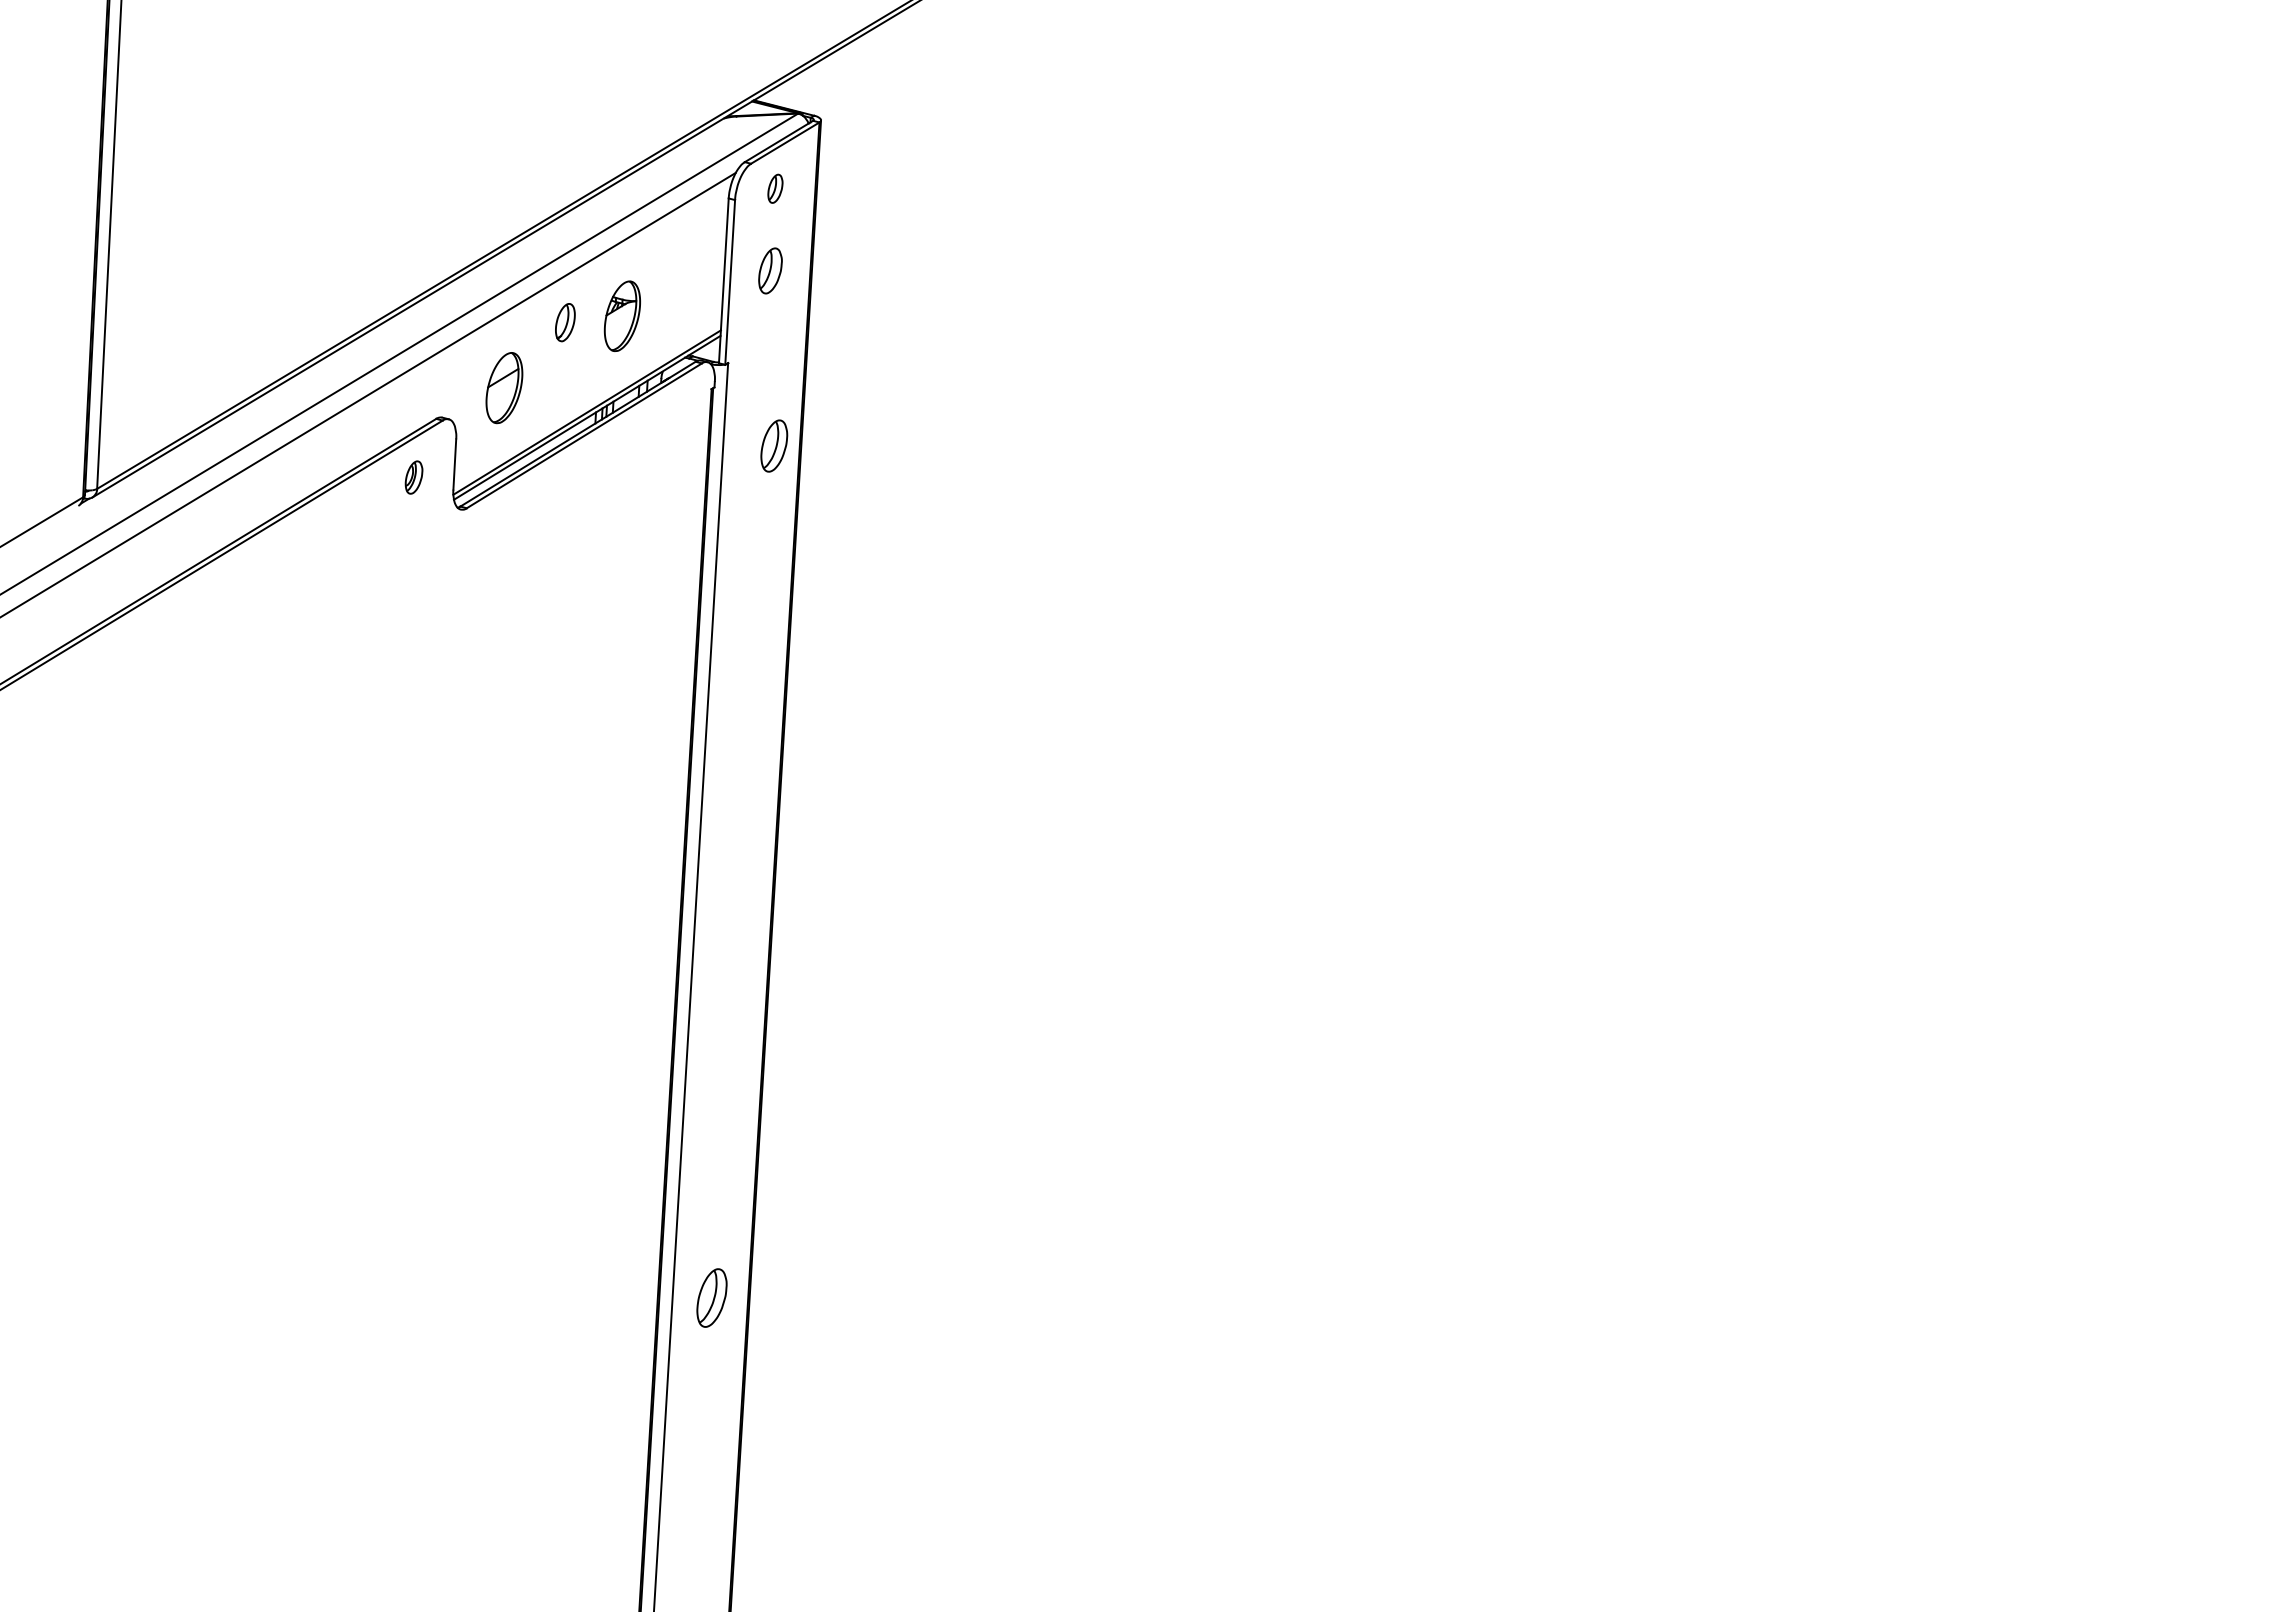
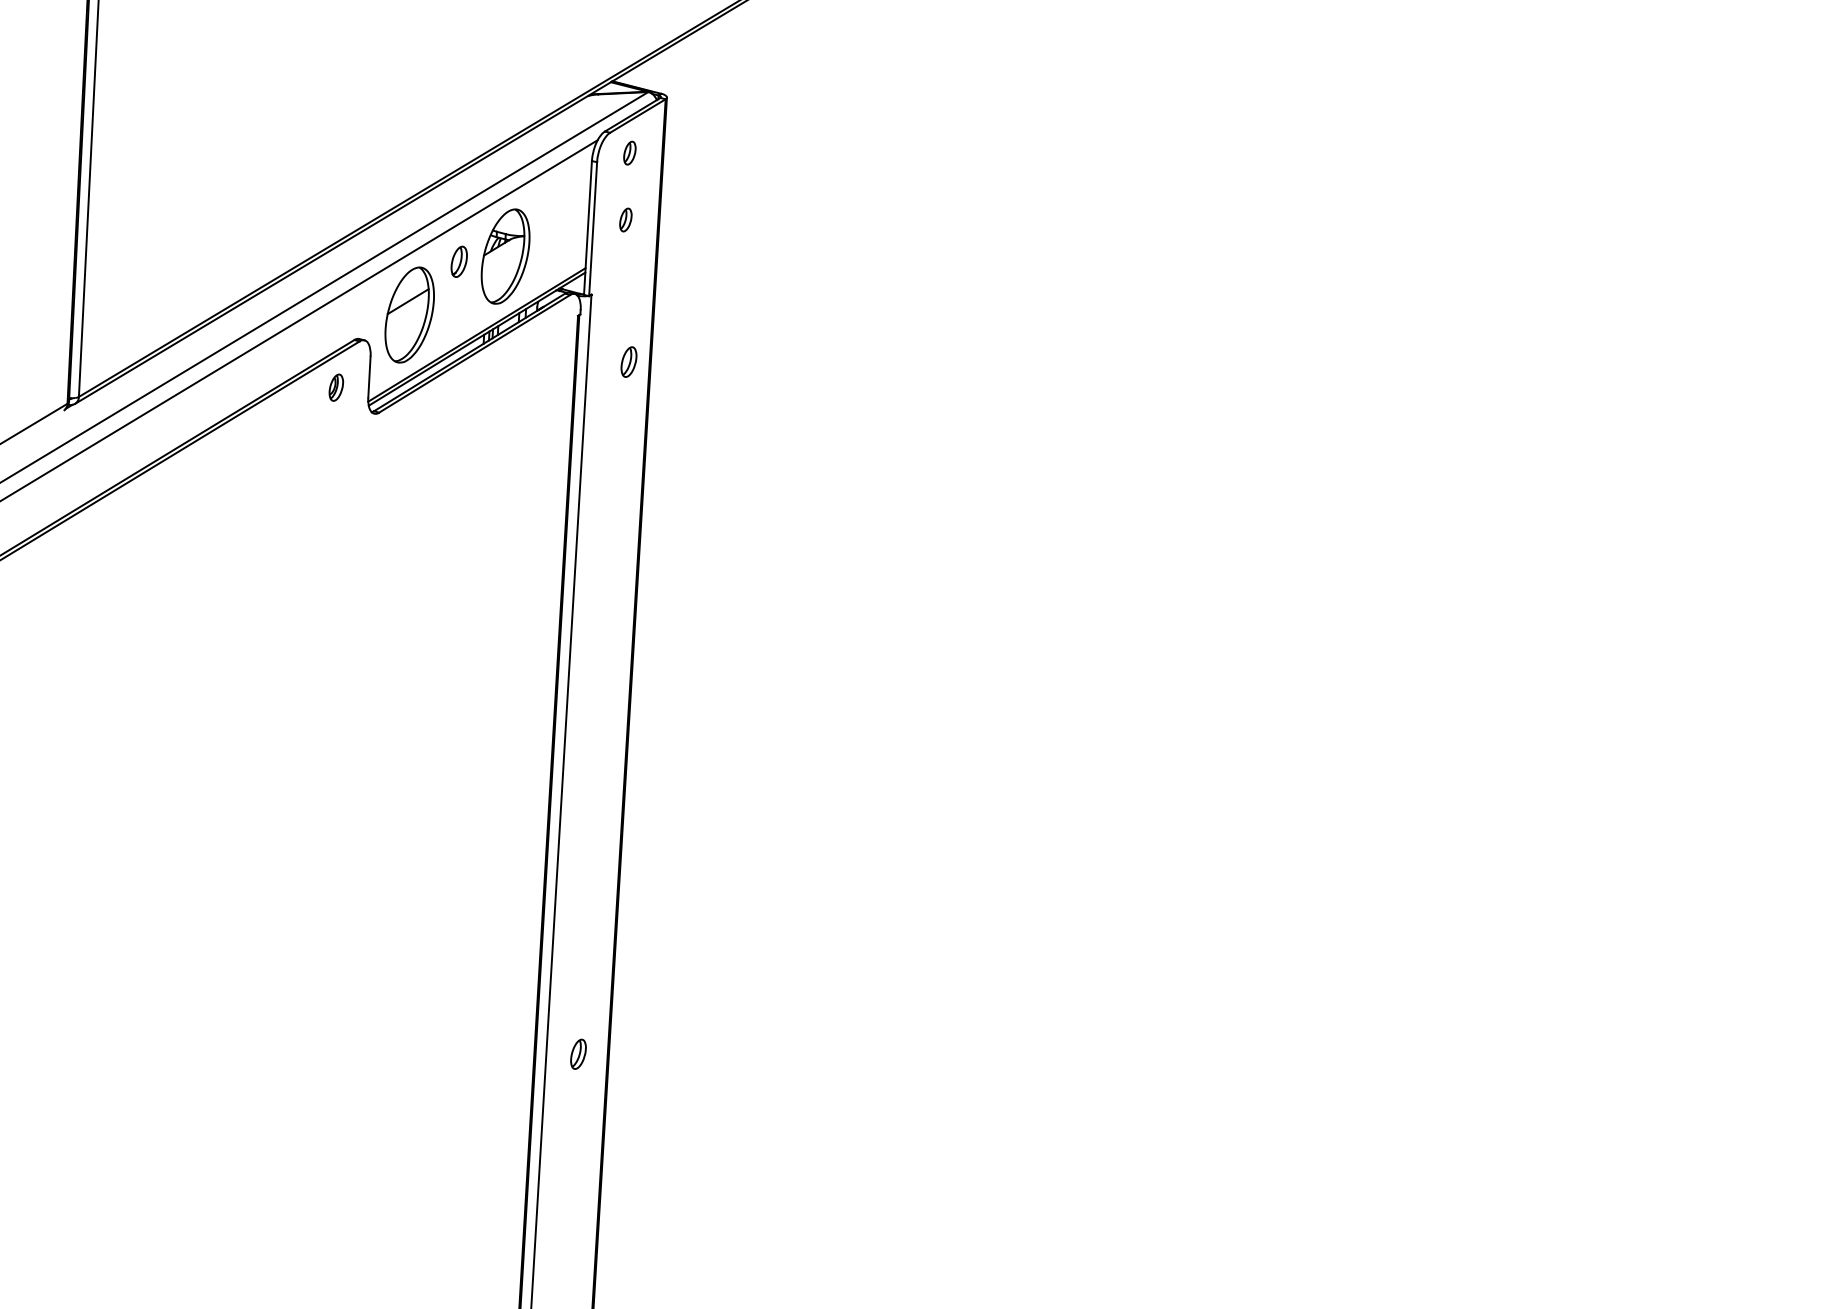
part: (770, 271) -> (625, 220), size x0.62
part: (622, 316) -> (505, 256), size x1.67
part: (504, 387) -> (409, 314), size x1.67
part: (774, 445) -> (629, 361), size x0.71
part: (712, 1298) -> (578, 1054), size x0.62

